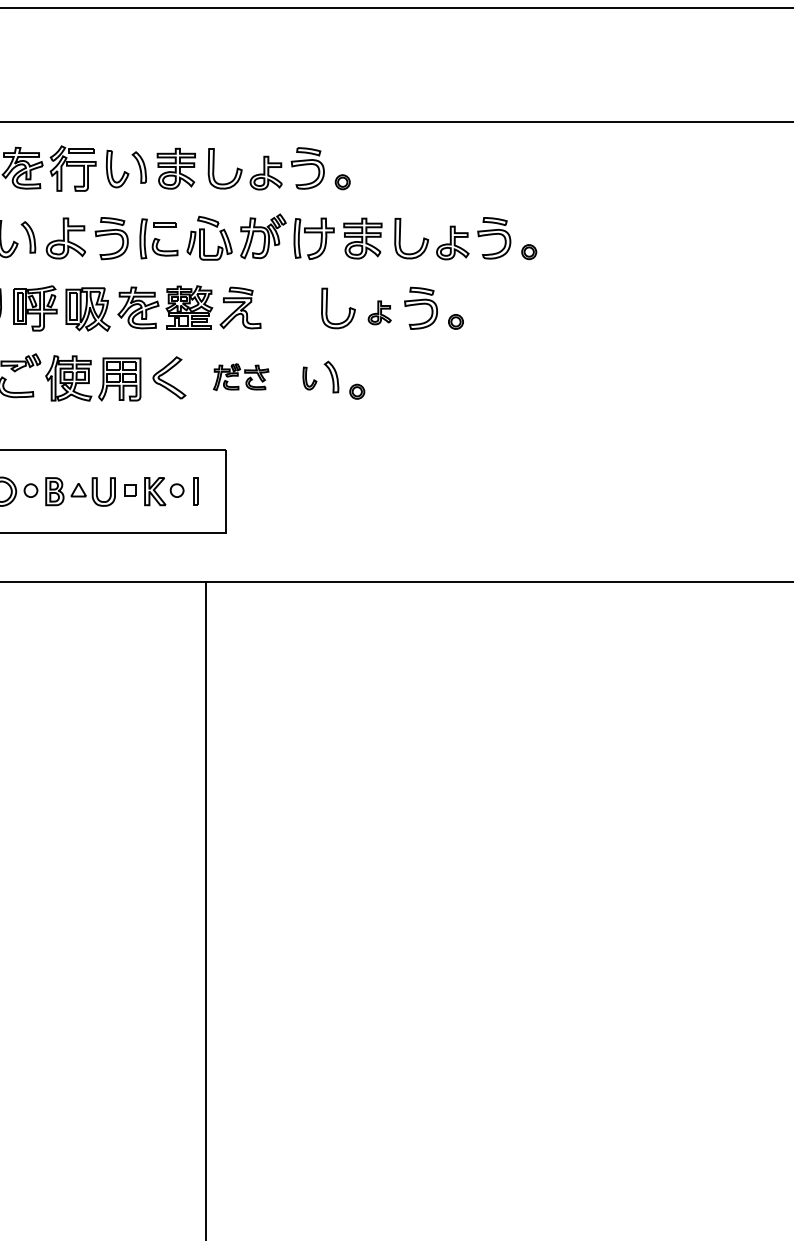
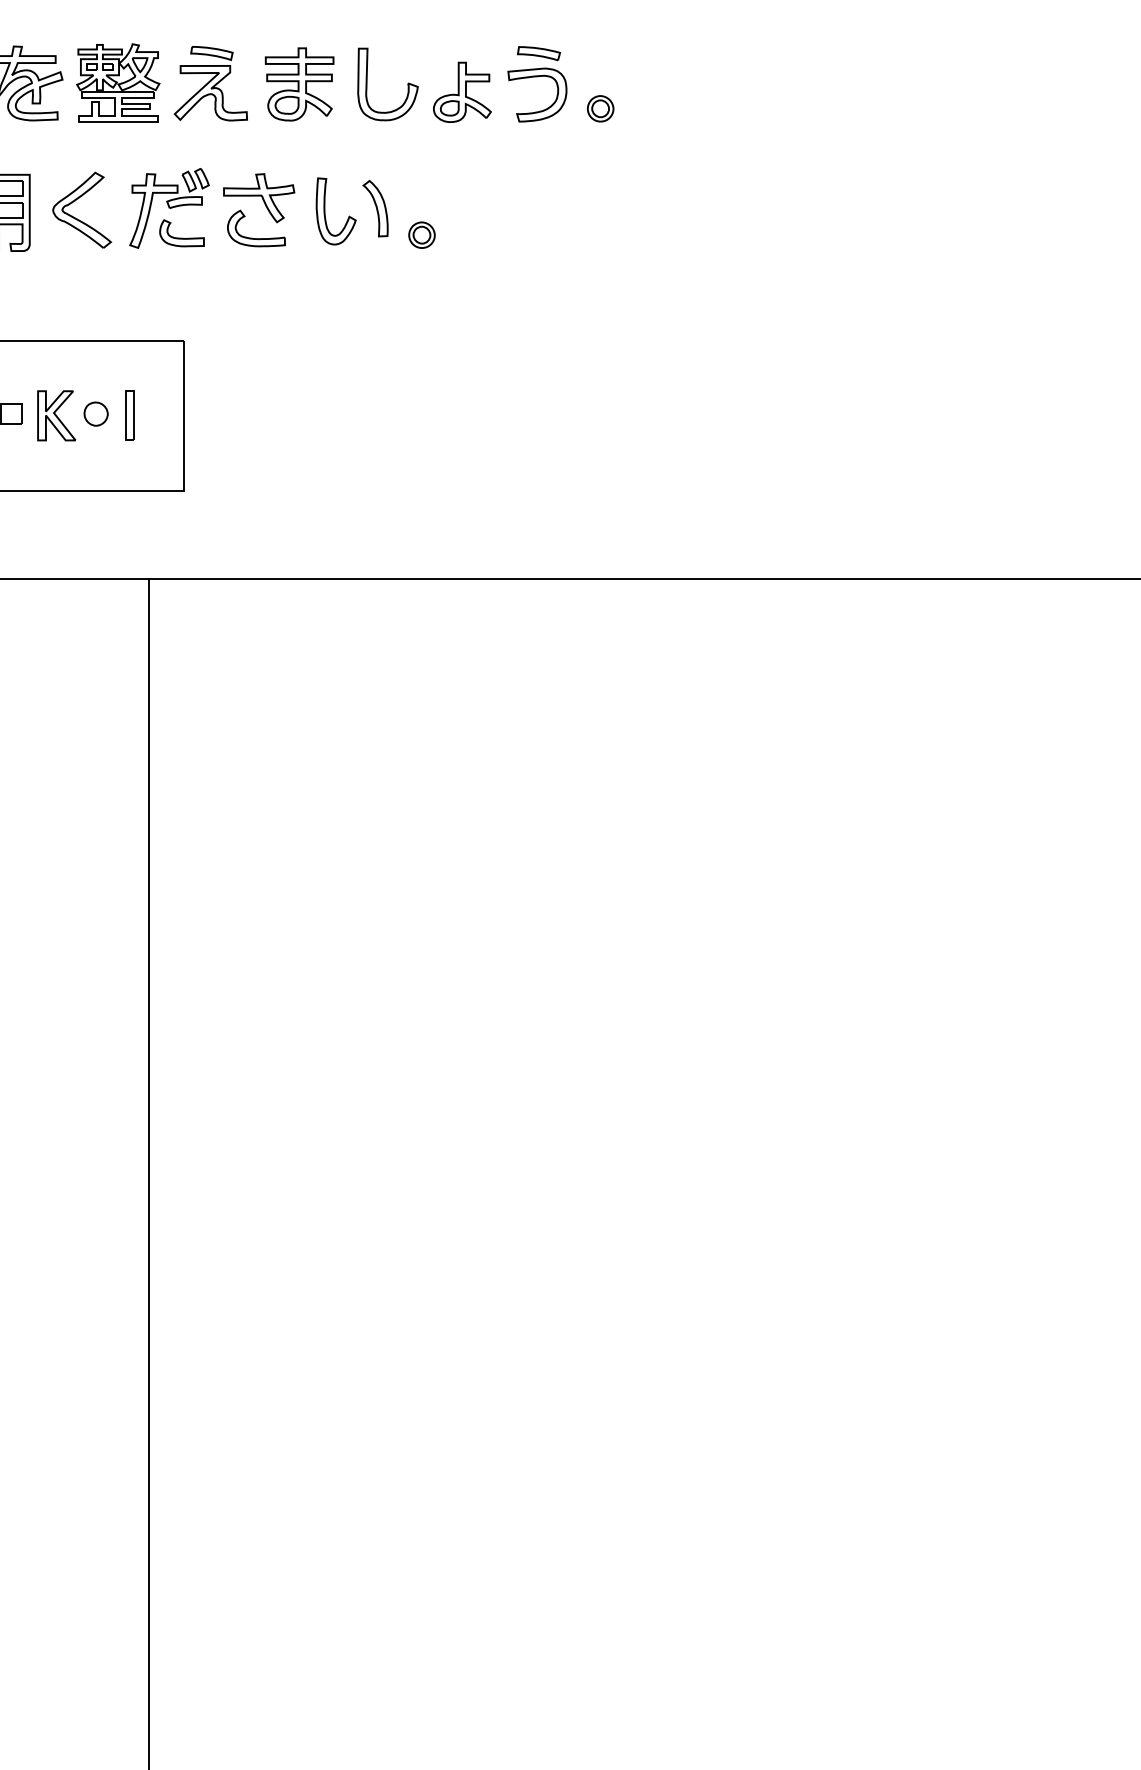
part: (289, 308) -> (299, 84), added
part: (379, 312) -> (462, 91), size x1.43
part: (240, 376) -> (210, 207), size x1.67
part: (309, 378) -> (335, 211), size x1.67

